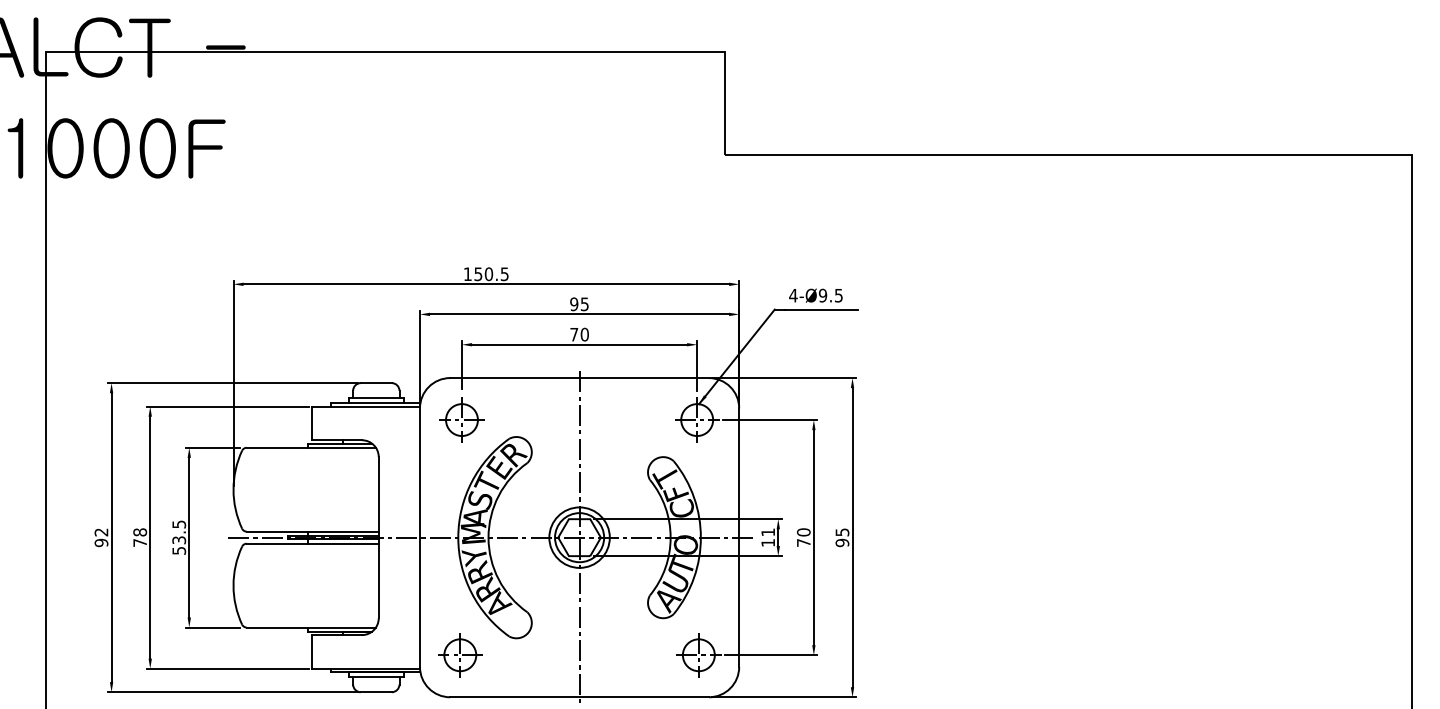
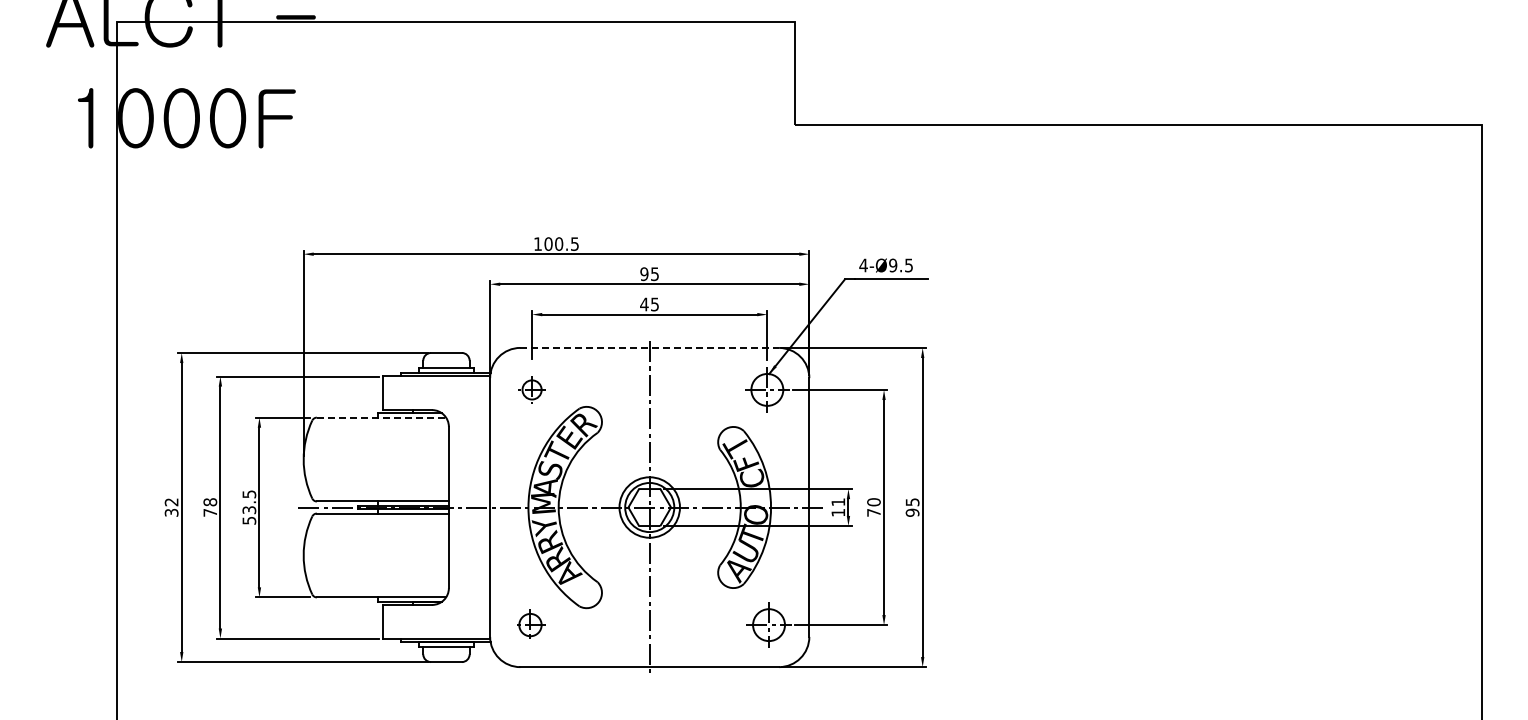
text: (478, 273) -> (548, 243), 150.5 -> 100.5
text: (579, 334) -> (649, 304), 70 -> 45
line: (580, 377) -> (650, 347), solid -> dashed
part: (461, 419) -> (531, 389), size x0.6
line: (311, 447) -> (381, 417), solid -> dashed
text: (101, 542) -> (171, 512), 92 -> 32
part: (460, 654) -> (530, 624), size x0.7

